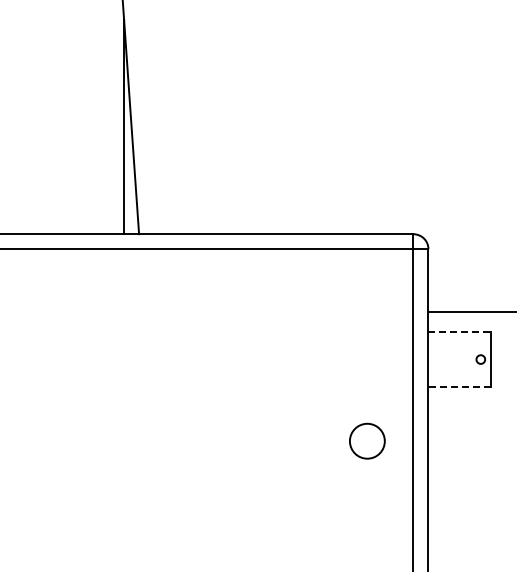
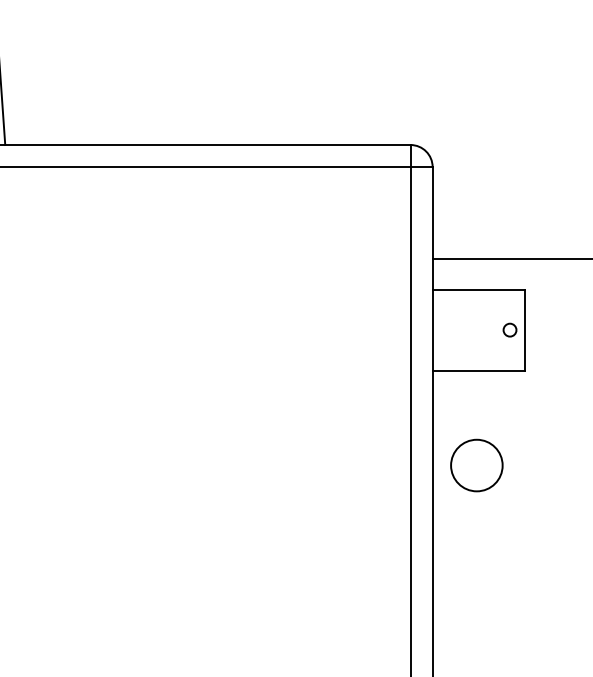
line: (460, 332) -> (480, 290), dashed -> solid
line: (459, 387) -> (478, 371), dashed -> solid
circle: (367, 440) -> (477, 464), moved

